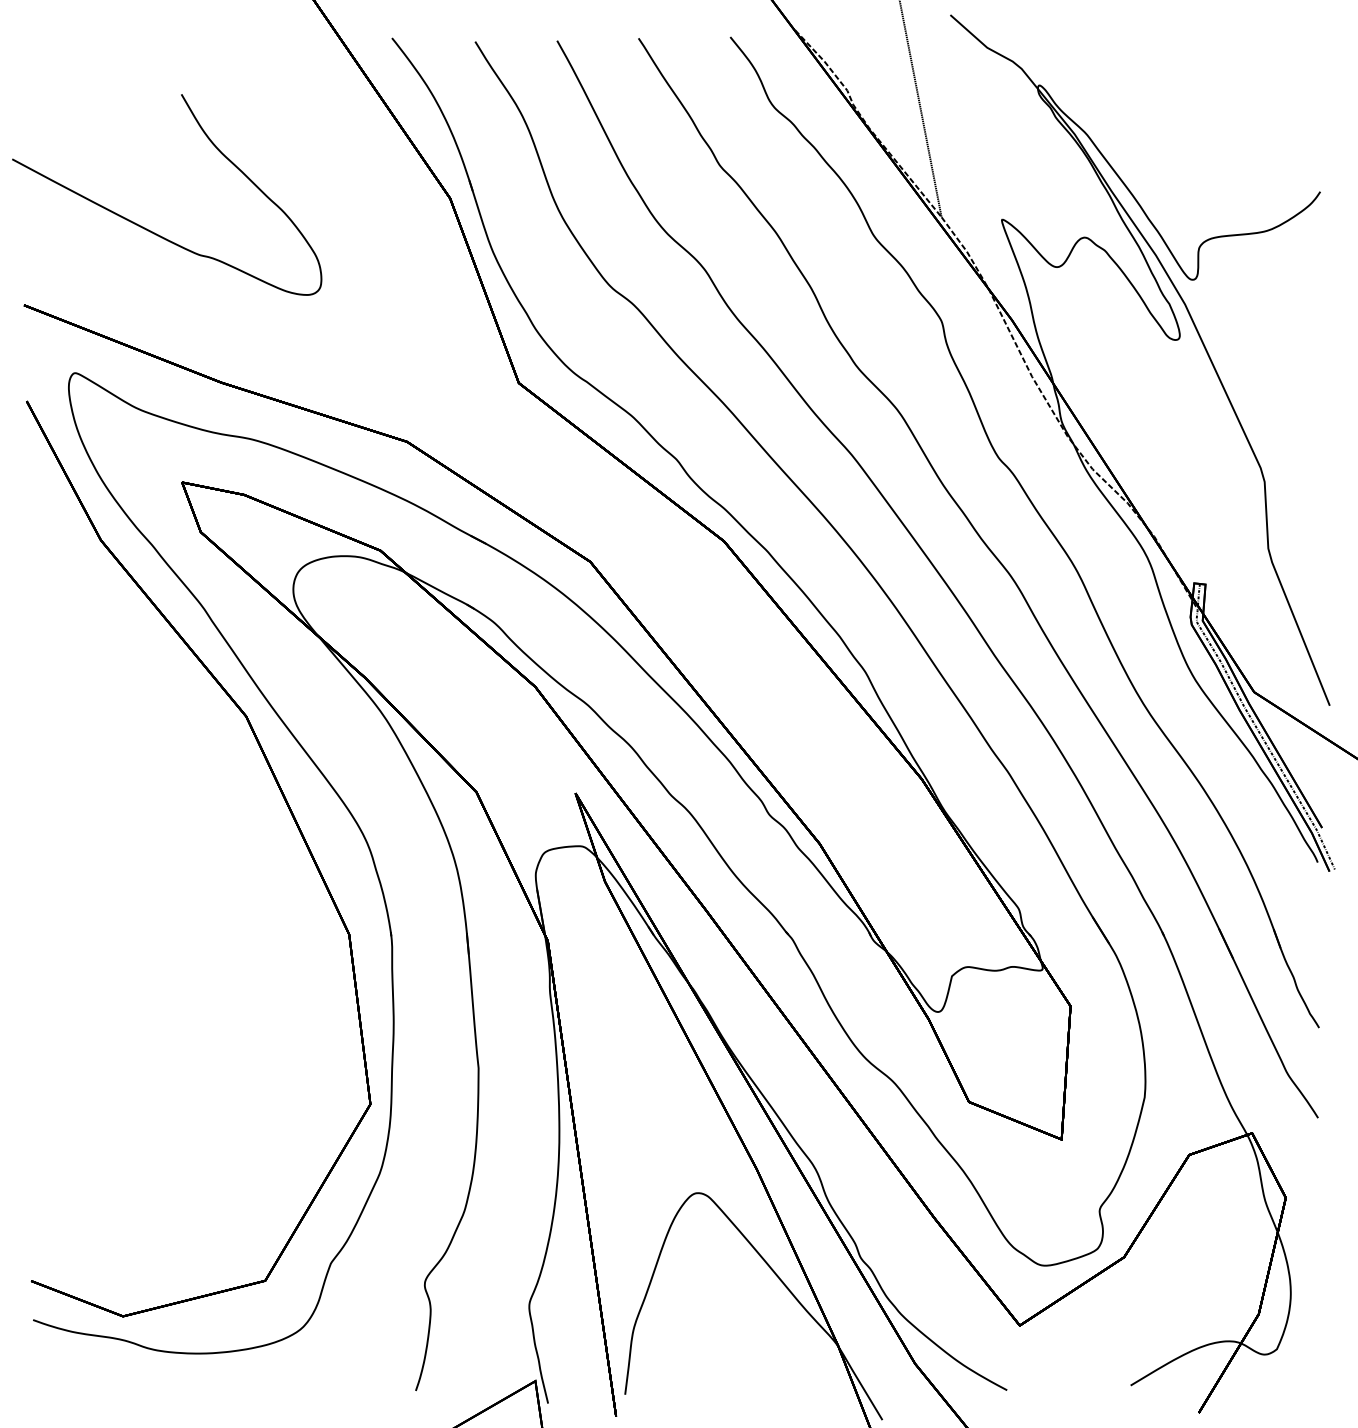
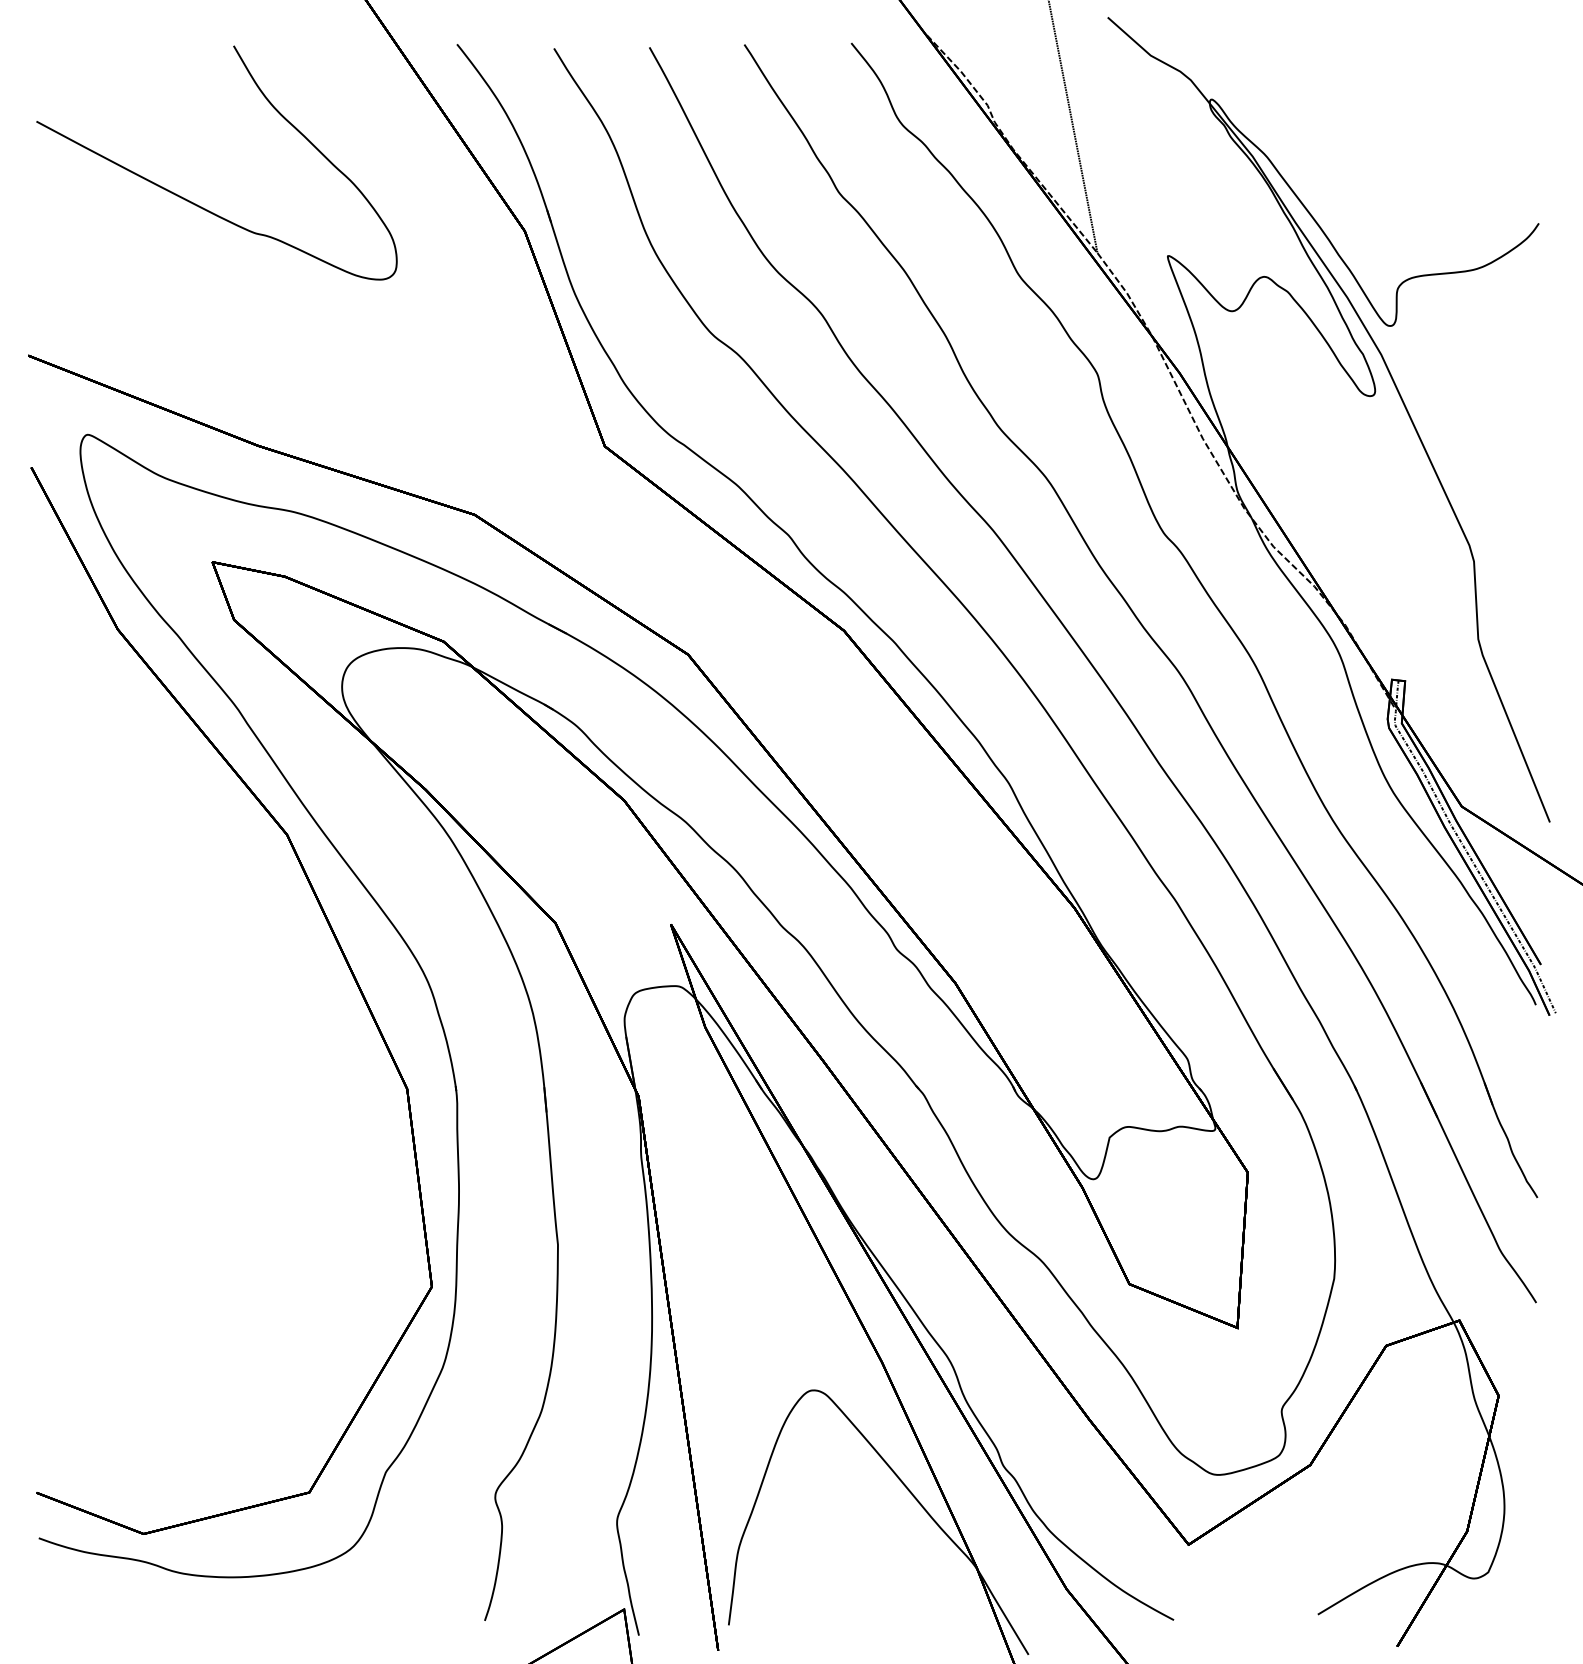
part: (148, 229) -> (195, 203), moved

